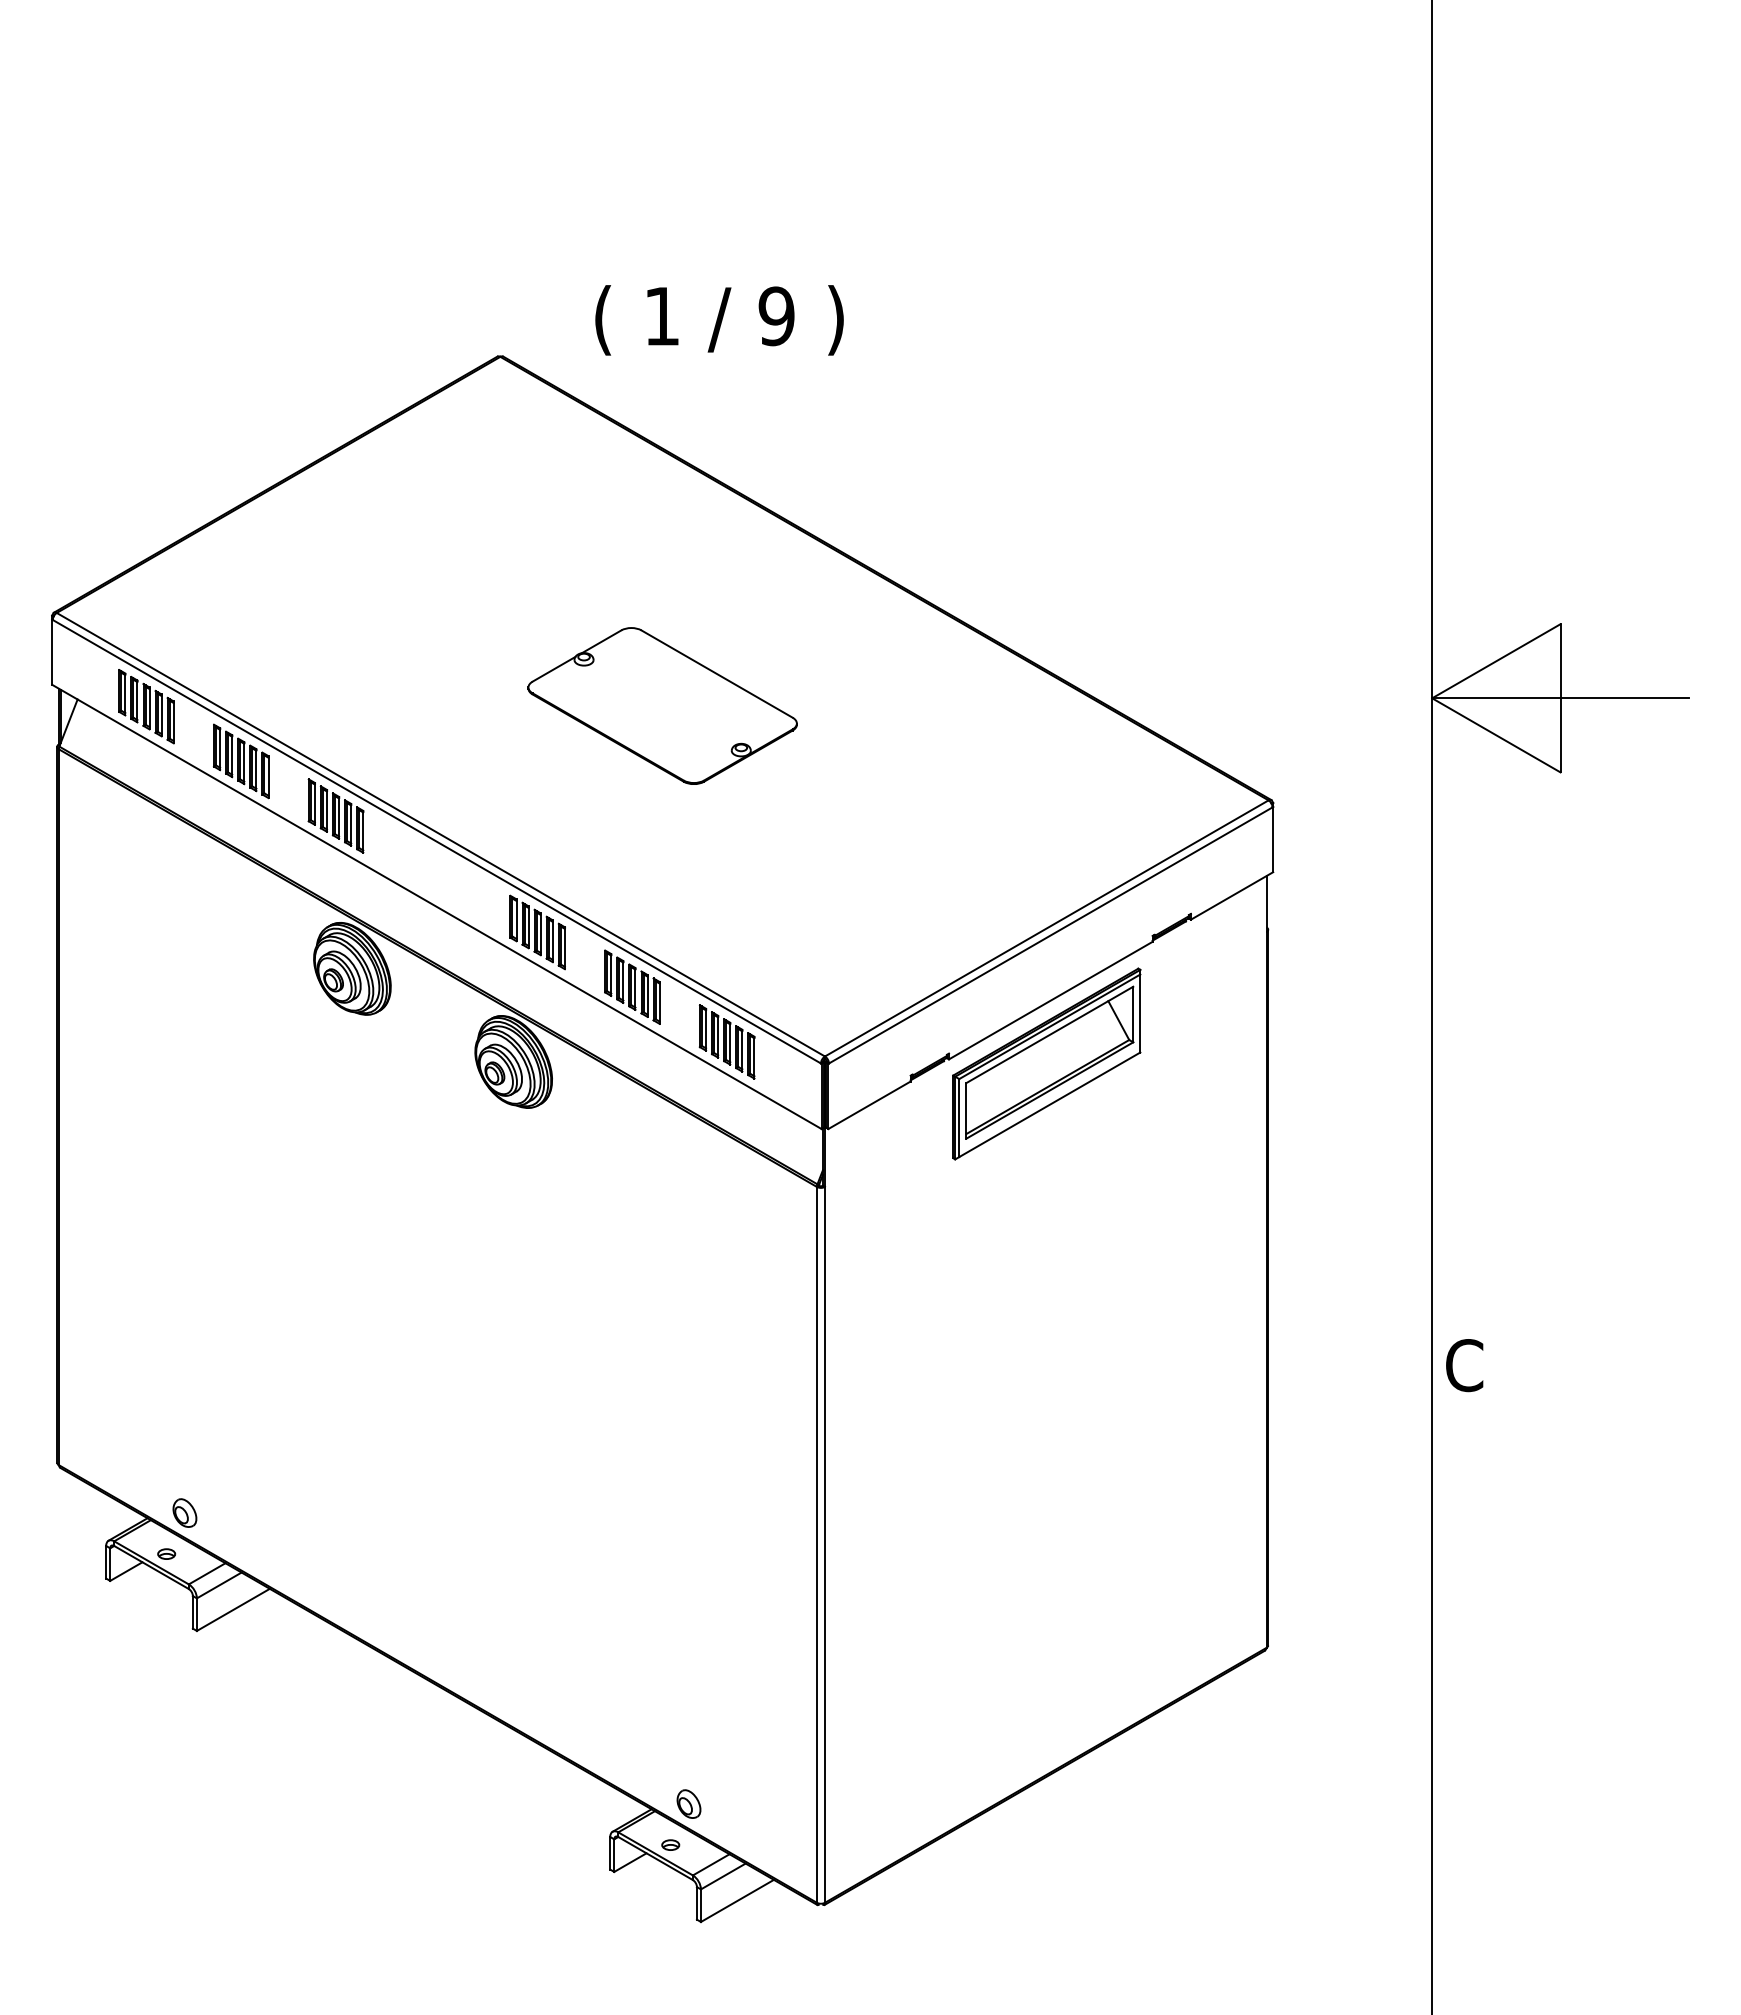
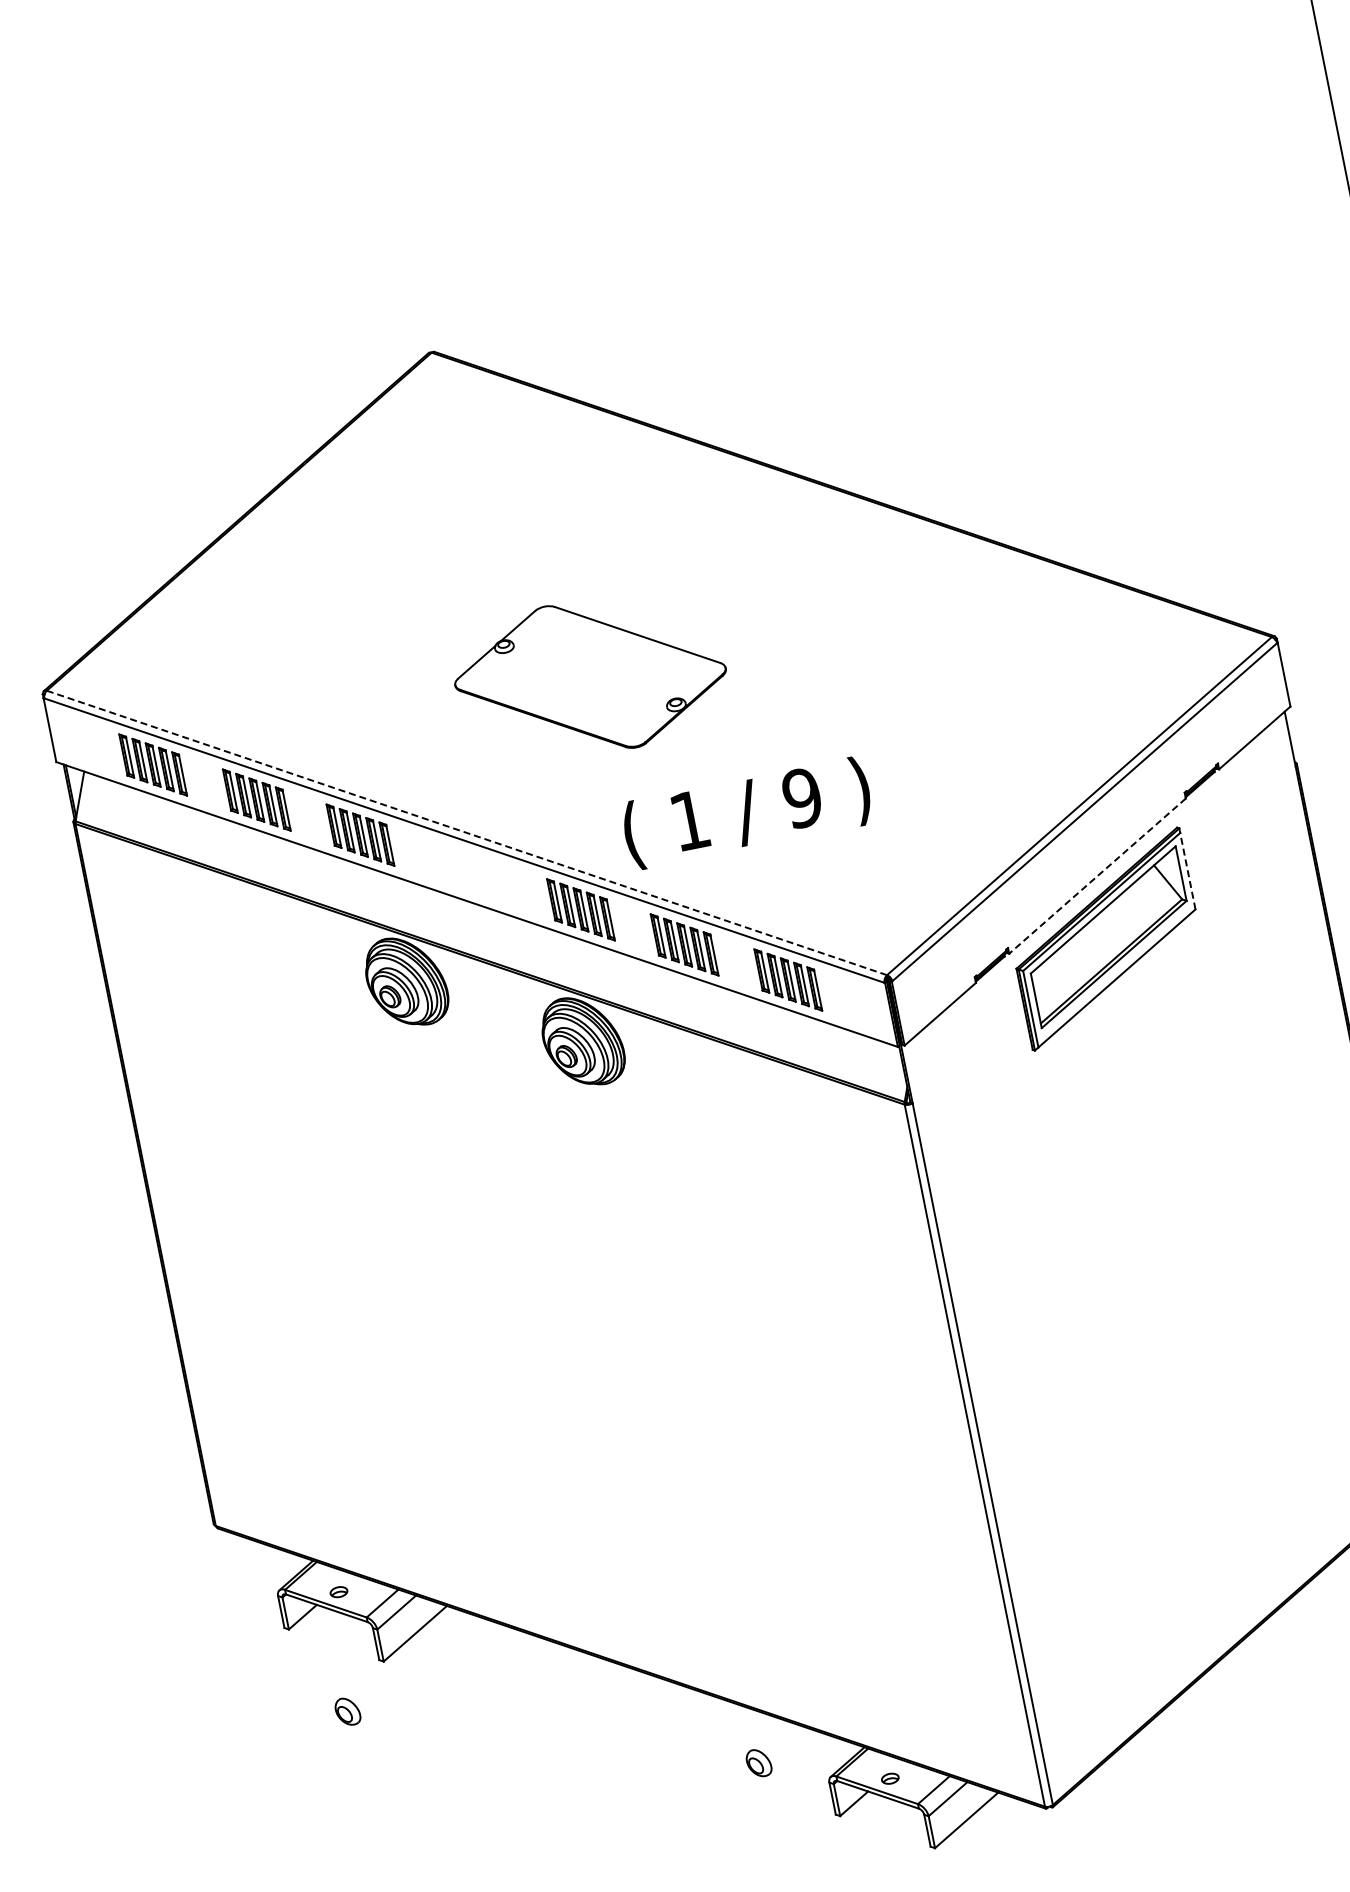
text: (719, 320) -> (747, 813), moved
part: (662, 705) -> (590, 676), moved
line: (440, 834) -> (466, 832), solid -> dashed
line: (1050, 1000) -> (1097, 876), solid -> dashed
line: (1140, 1013) -> (1188, 871), solid -> dashed
part: (184, 1512) -> (347, 1711), moved
part: (688, 1803) -> (758, 1762), moved

